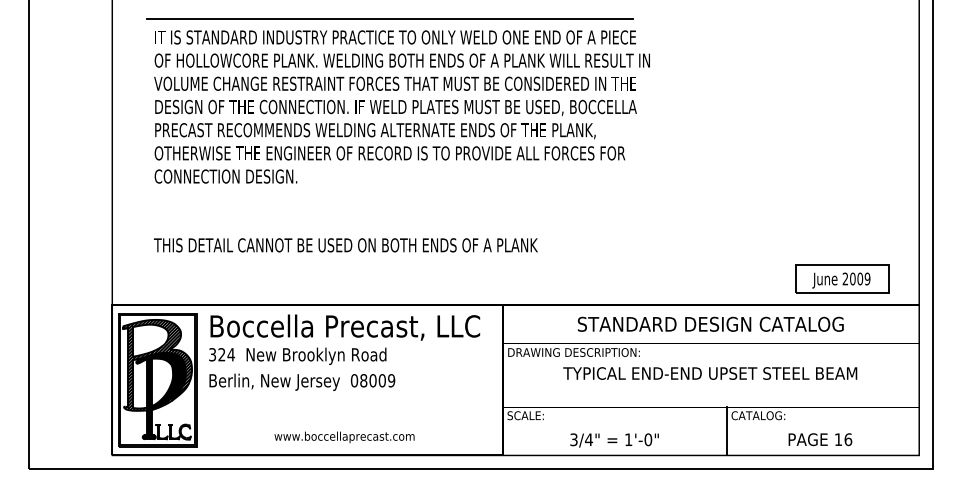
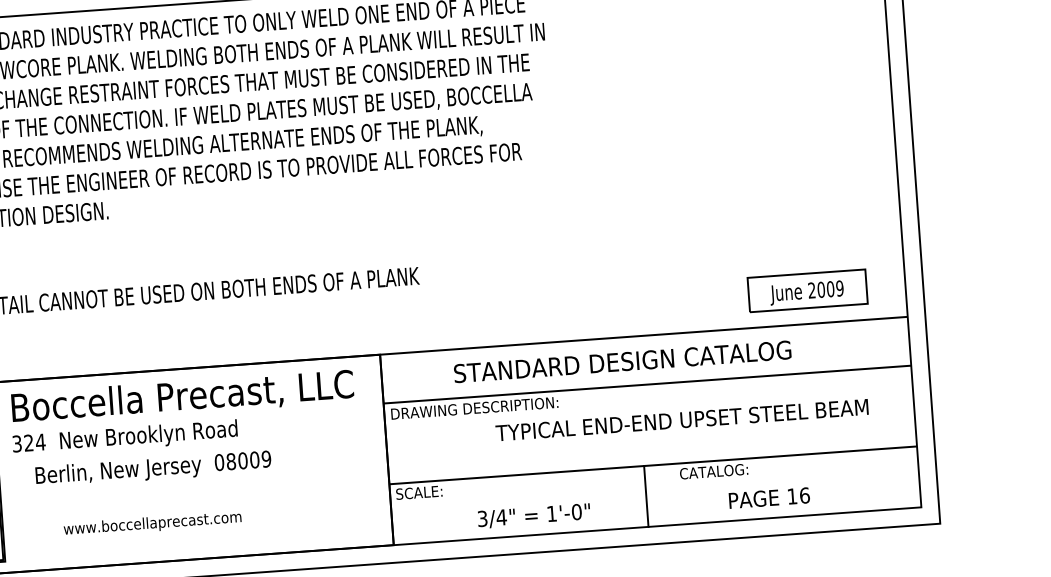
text: (710, 323) -> (622, 360), moved
text: (710, 373) -> (682, 420), moved
text: (302, 381) -> (153, 468), moved
line: (726, 431) -> (645, 496), moved
text: (344, 437) -> (152, 524), moved
text: (820, 439) -> (769, 497), moved

